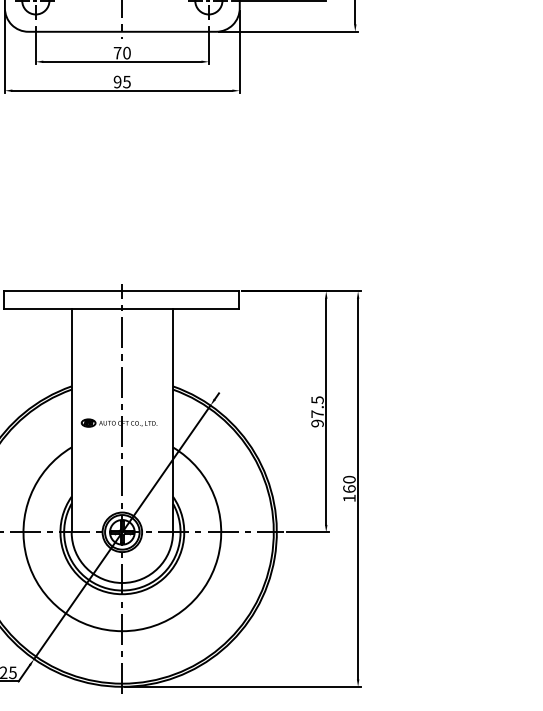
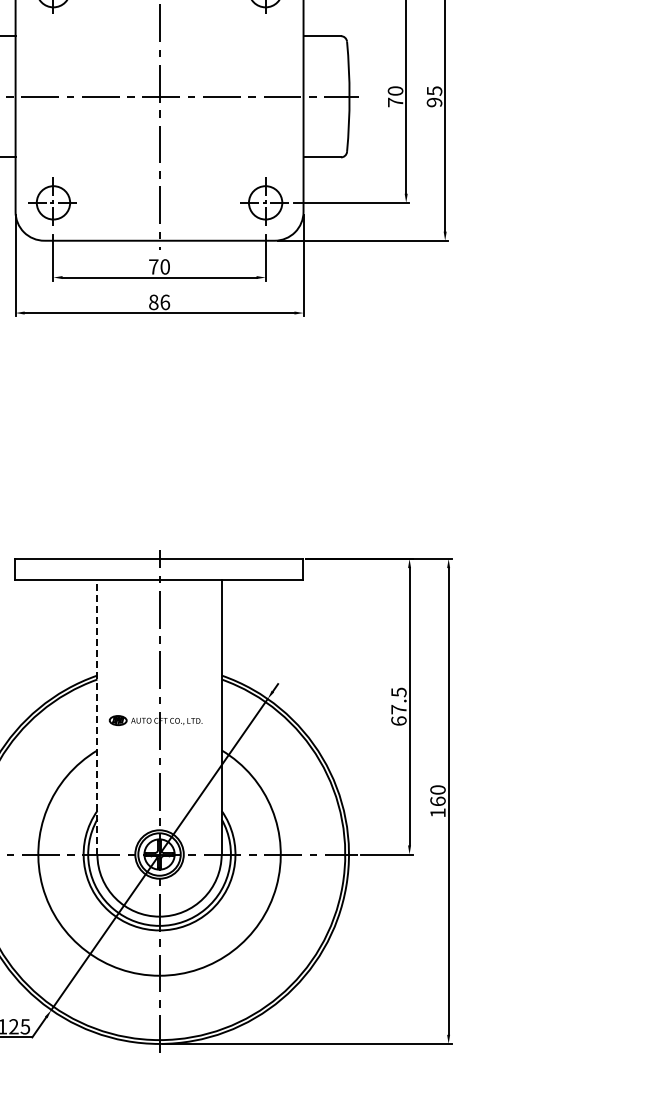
text: (122, 82) -> (159, 302), 95 -> 86
line: (71, 419) -> (97, 716), solid -> dashed
text: (317, 423) -> (398, 720), 97.5 -> 67.5

